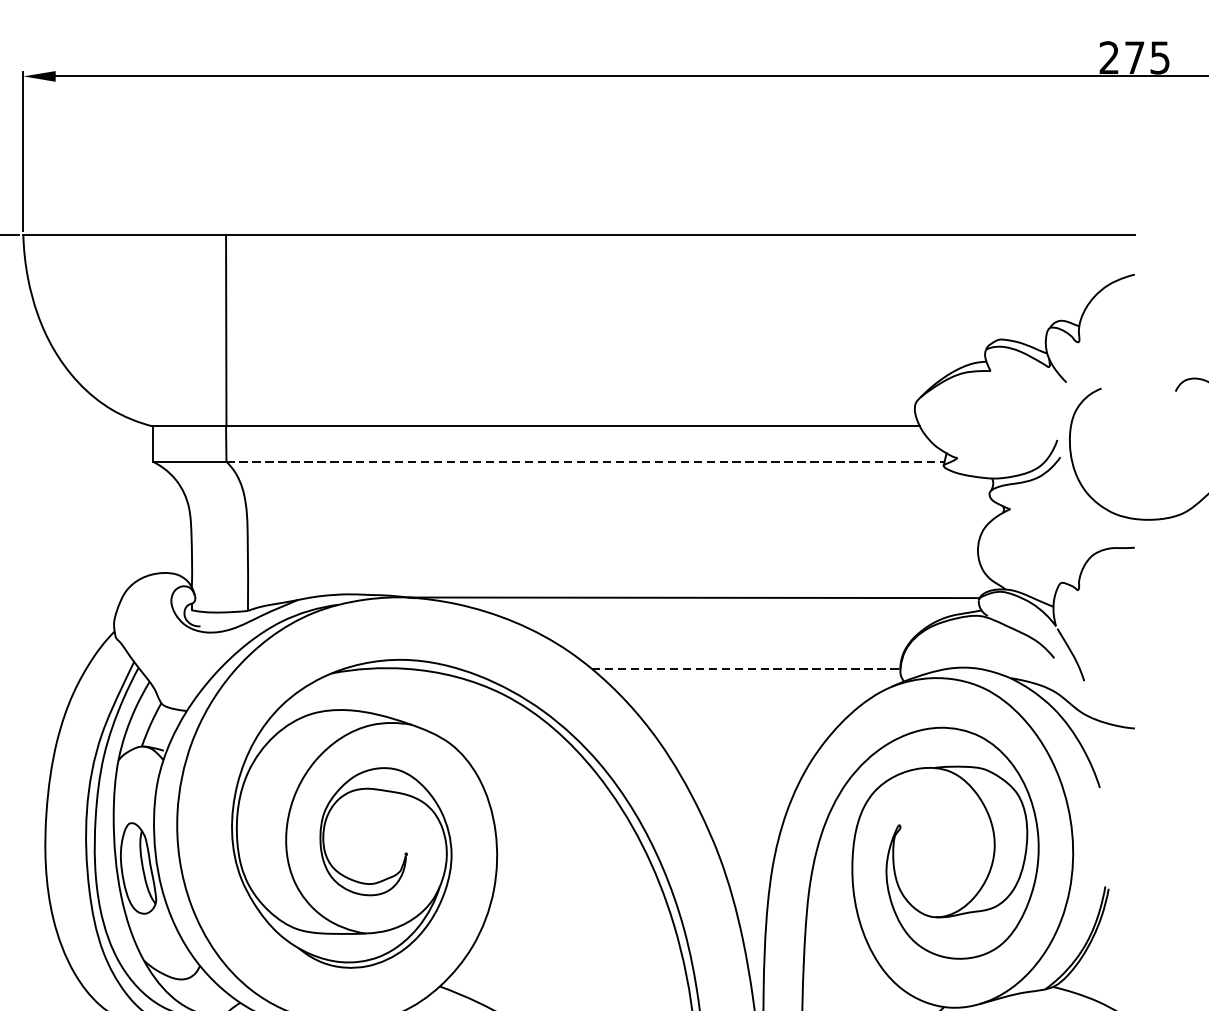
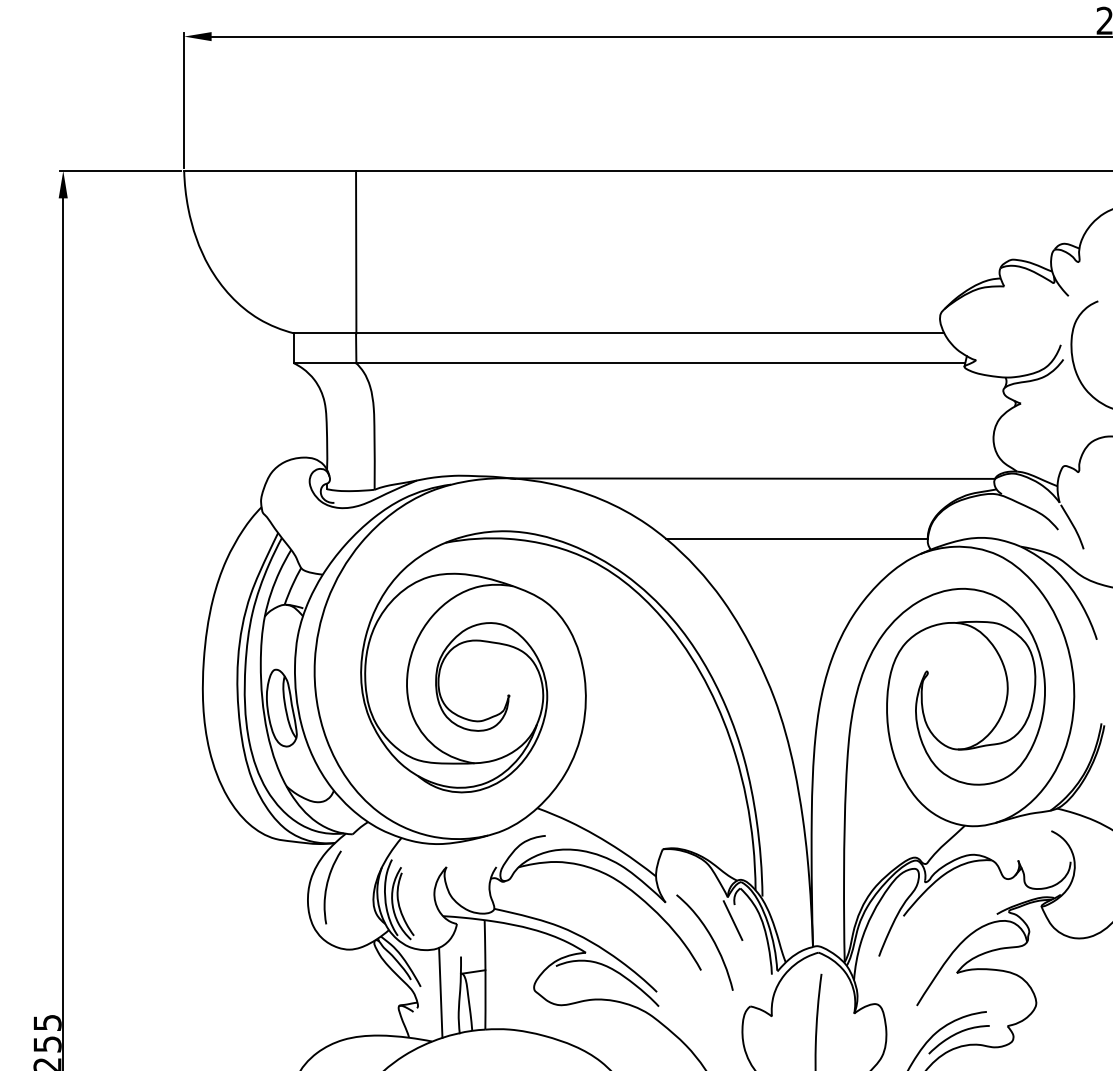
line: (586, 461) -> (661, 363), dashed -> solid
line: (745, 668) -> (796, 538), dashed -> solid

